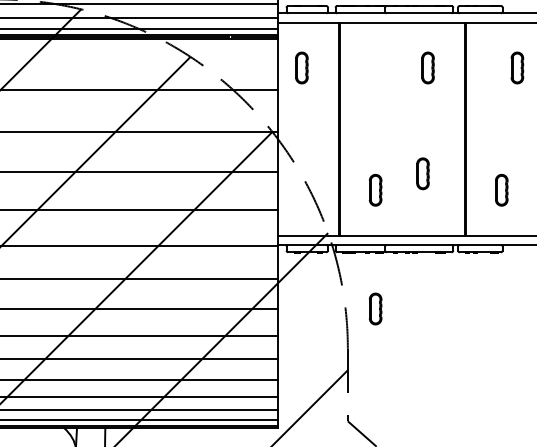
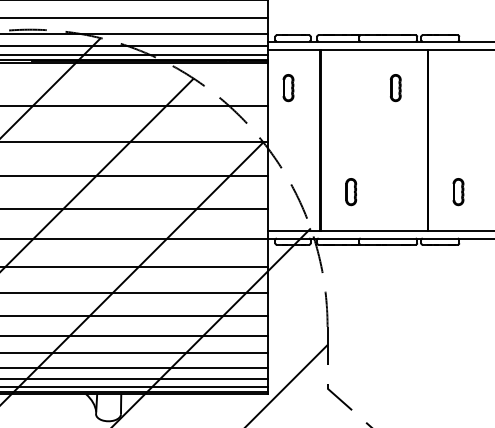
part: (517, 68) -> (471, 88), removed
part: (423, 174) -> (391, 178), removed
part: (375, 309) -> (351, 293), removed

